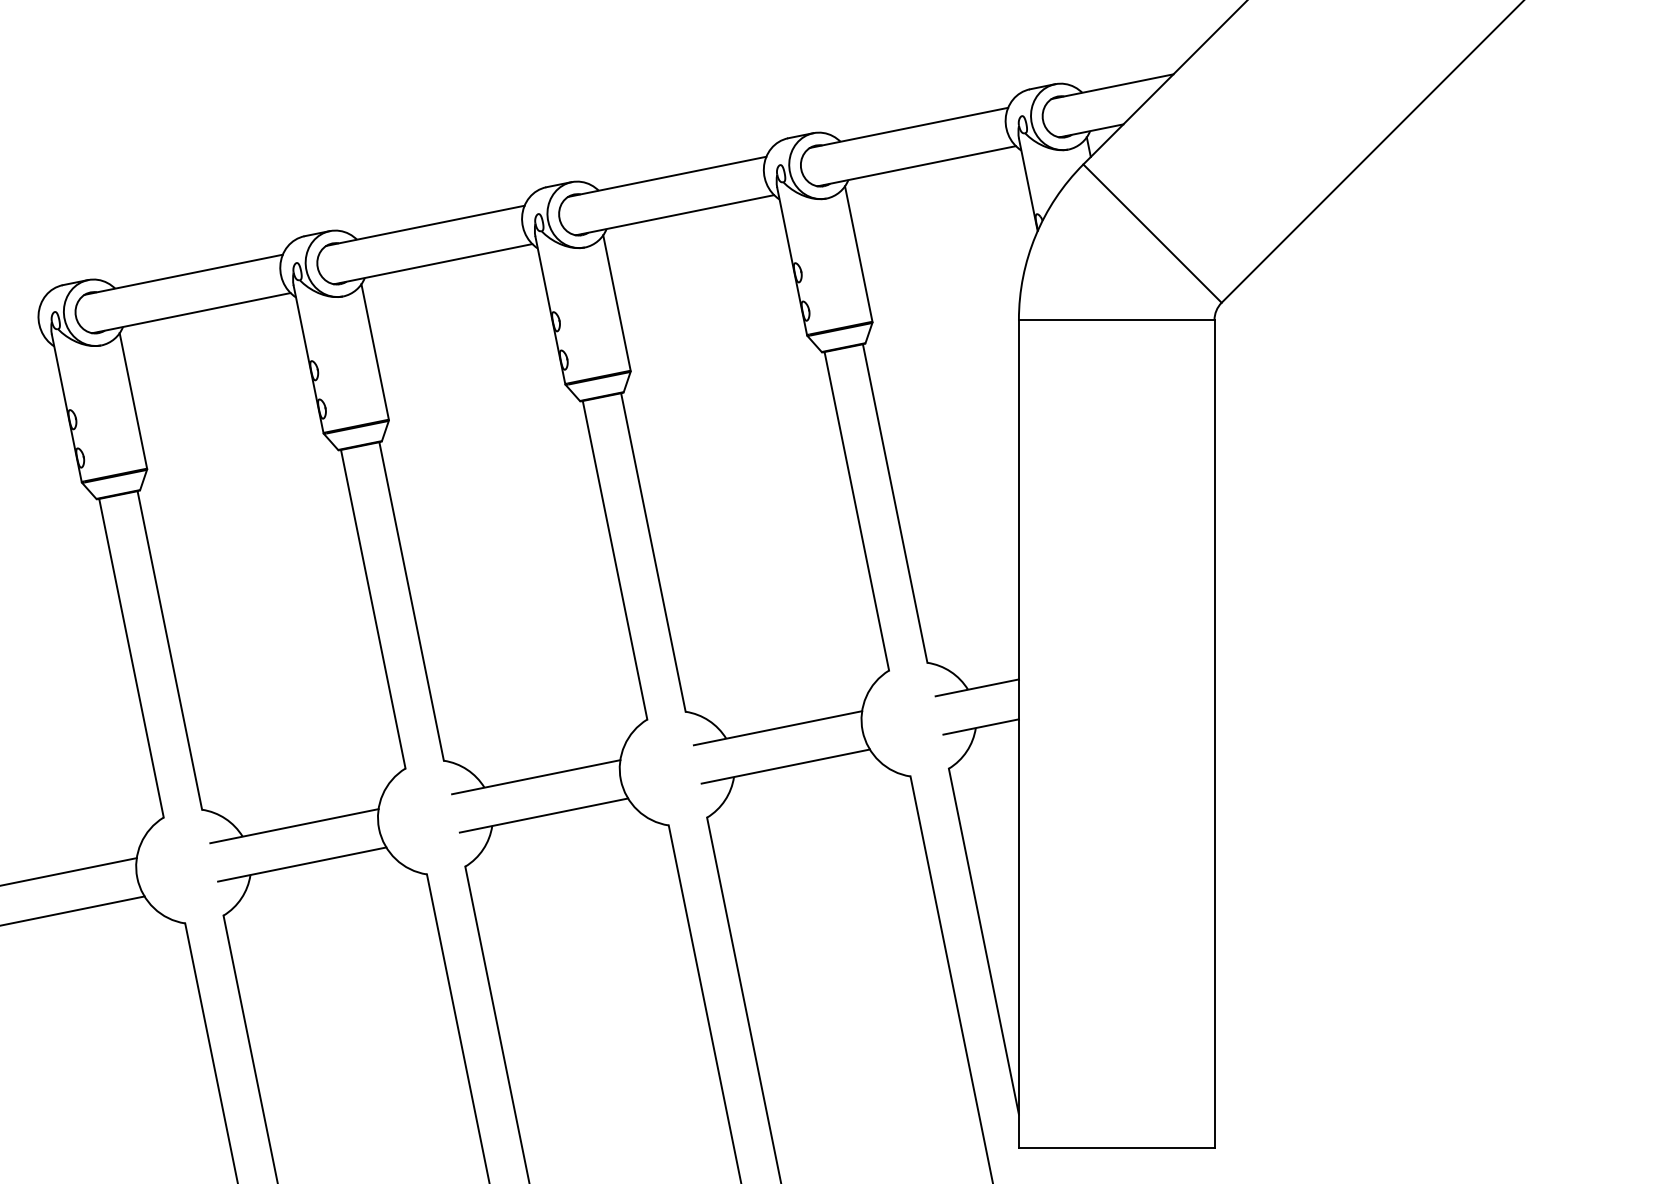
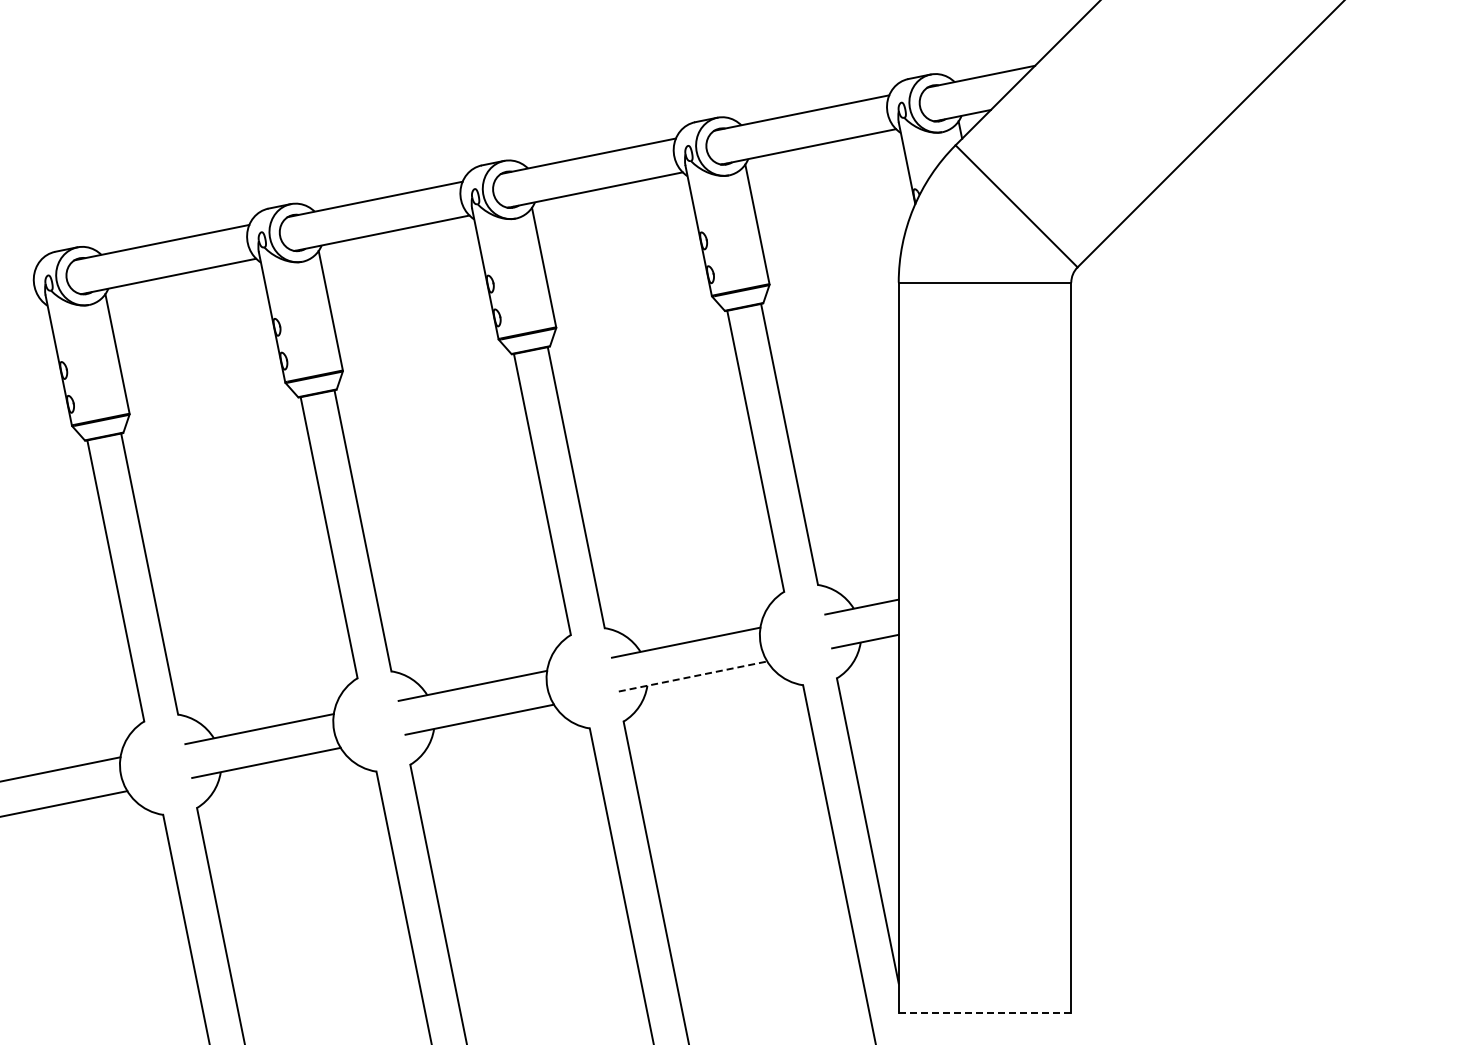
line: (786, 766) -> (693, 676), solid -> dashed
line: (1117, 1148) -> (985, 1013), solid -> dashed

